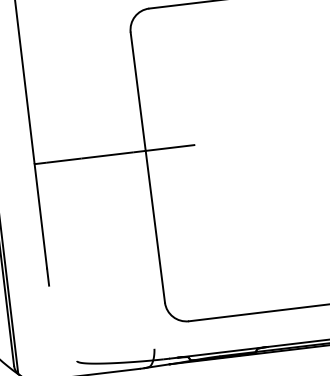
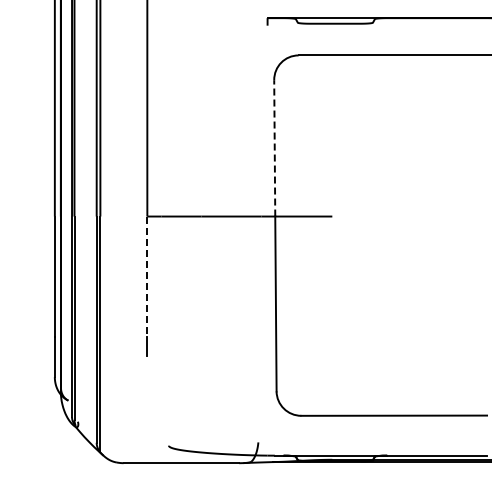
line: (137, 91) -> (274, 147), solid -> dashed
line: (41, 217) -> (147, 277), solid -> dashed

